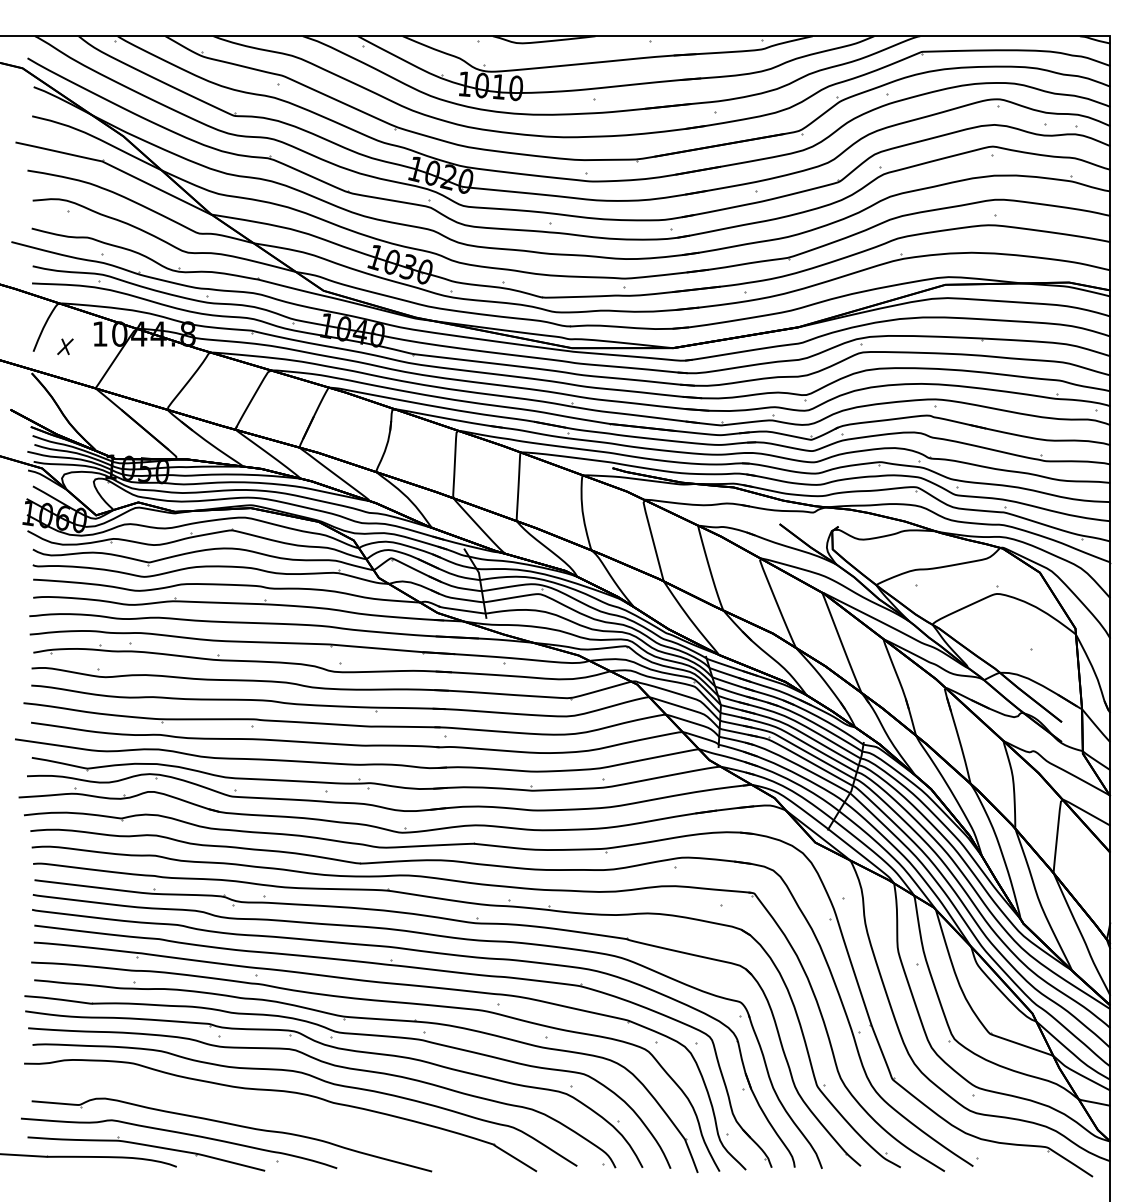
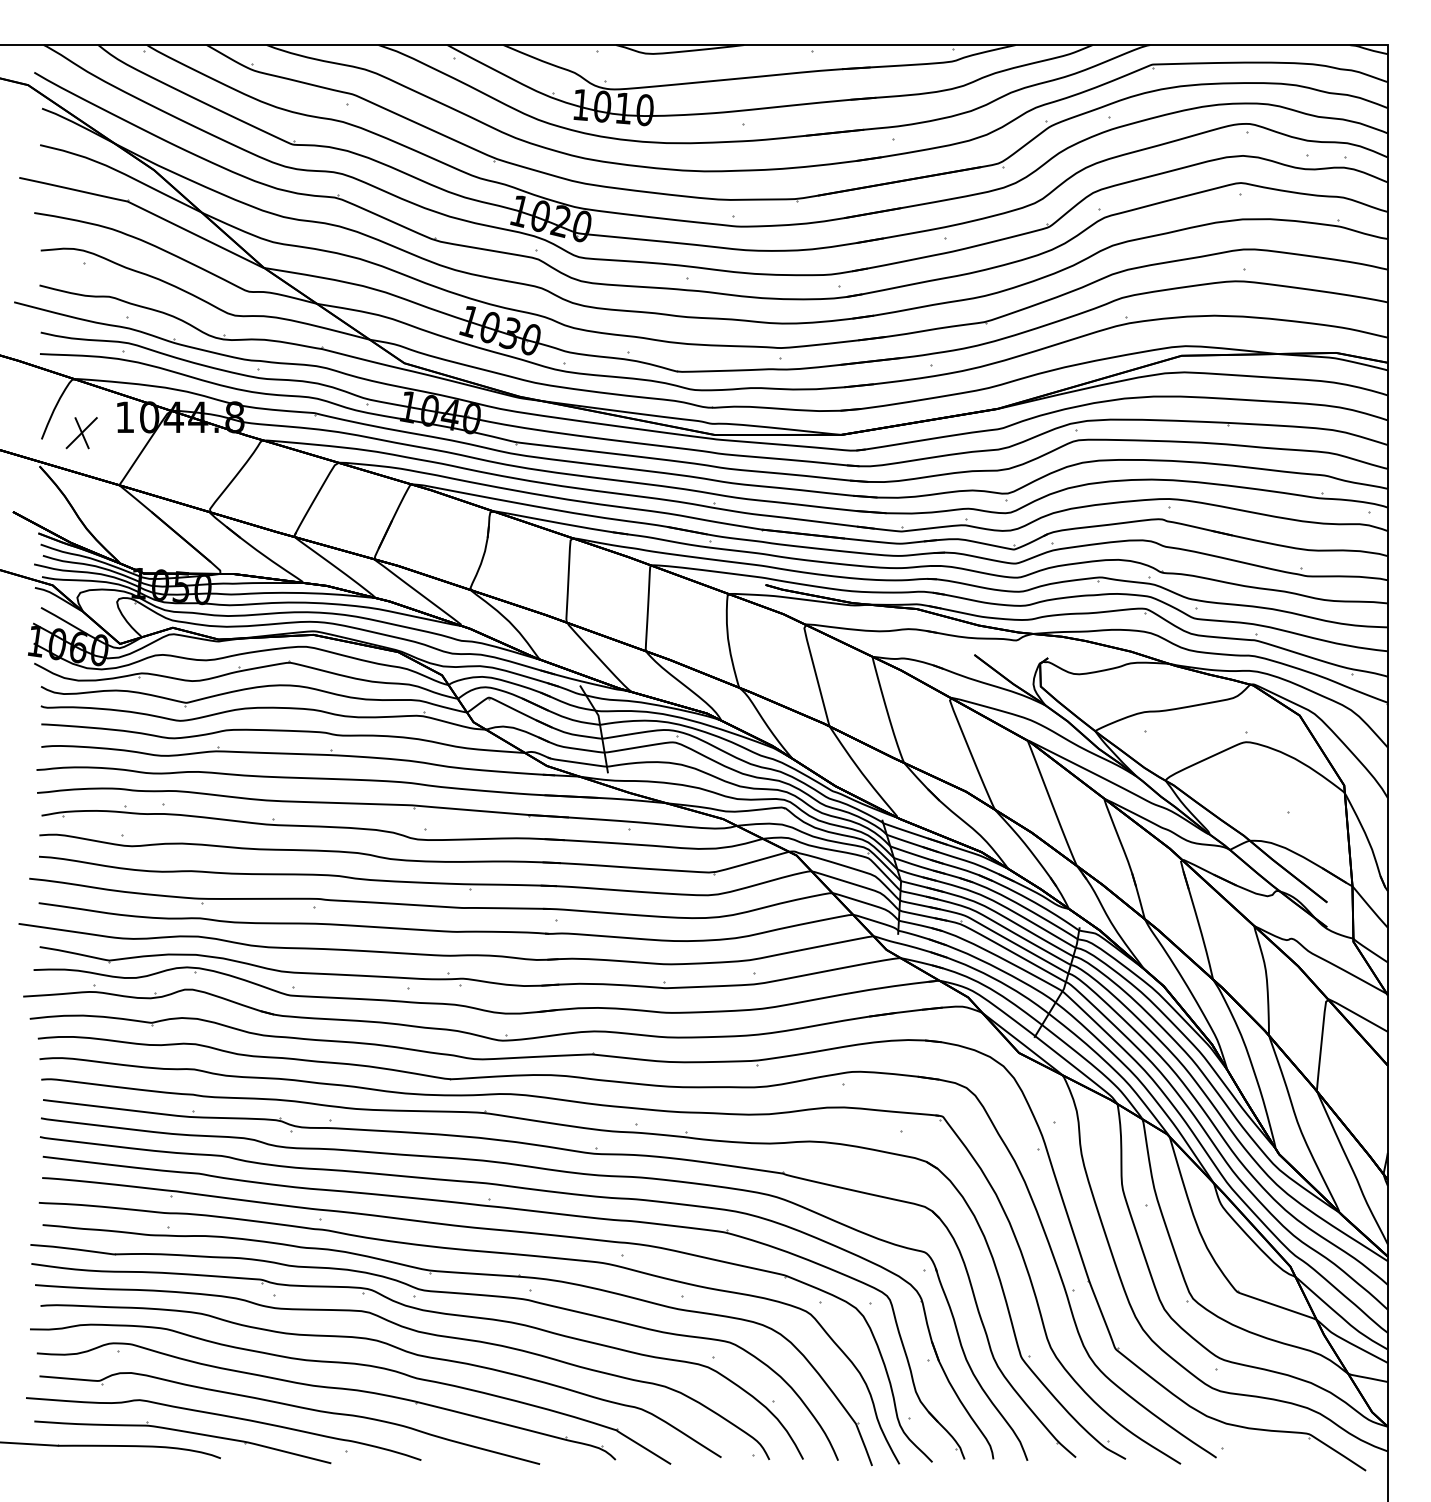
part: (65, 346) -> (81, 433), size x1.67
part: (261, 1111) -> (326, 1388), added

